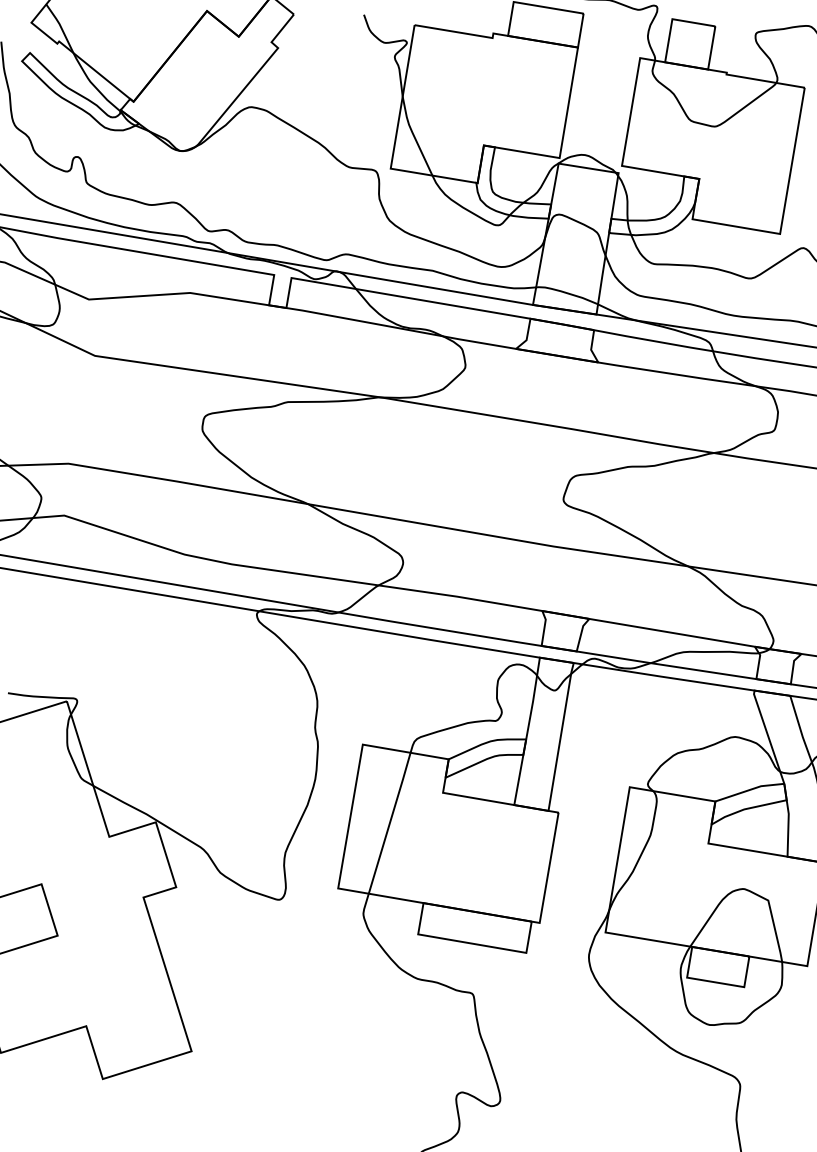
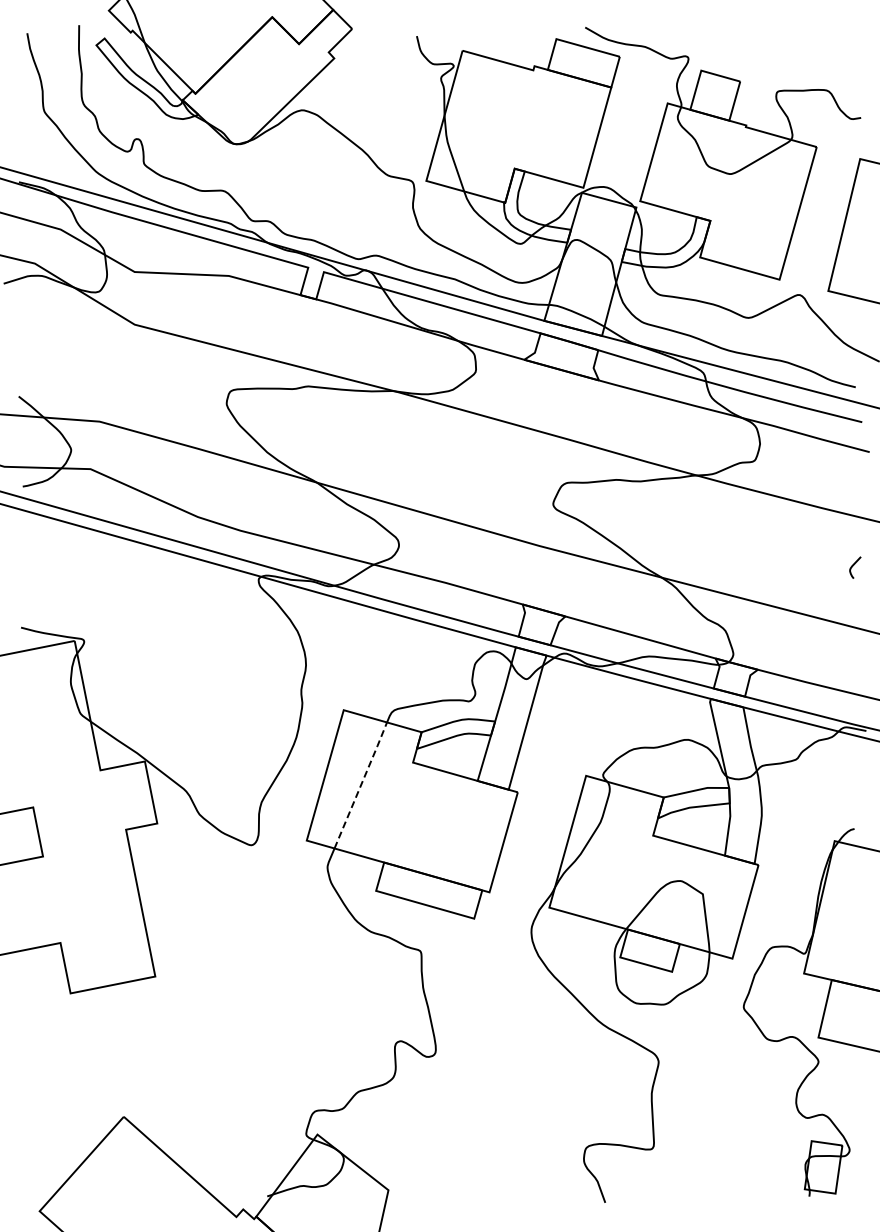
line: (390, 822) -> (361, 784), solid -> dashed

